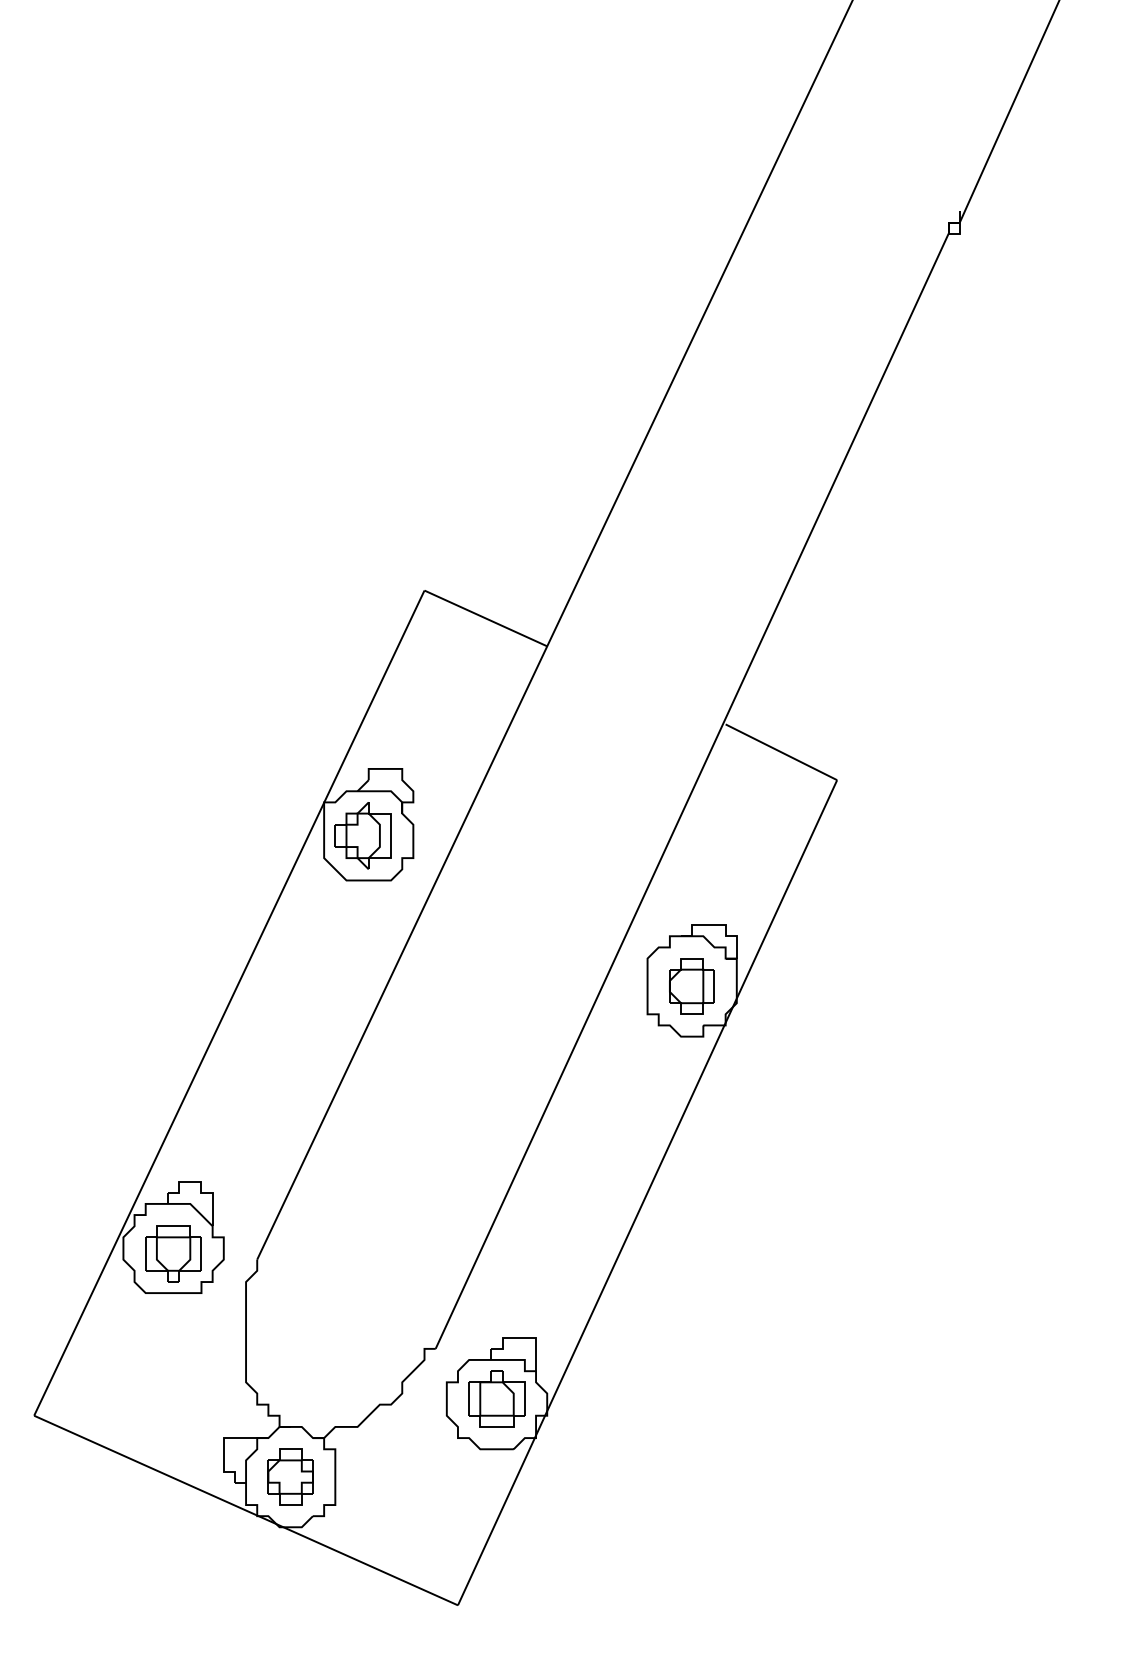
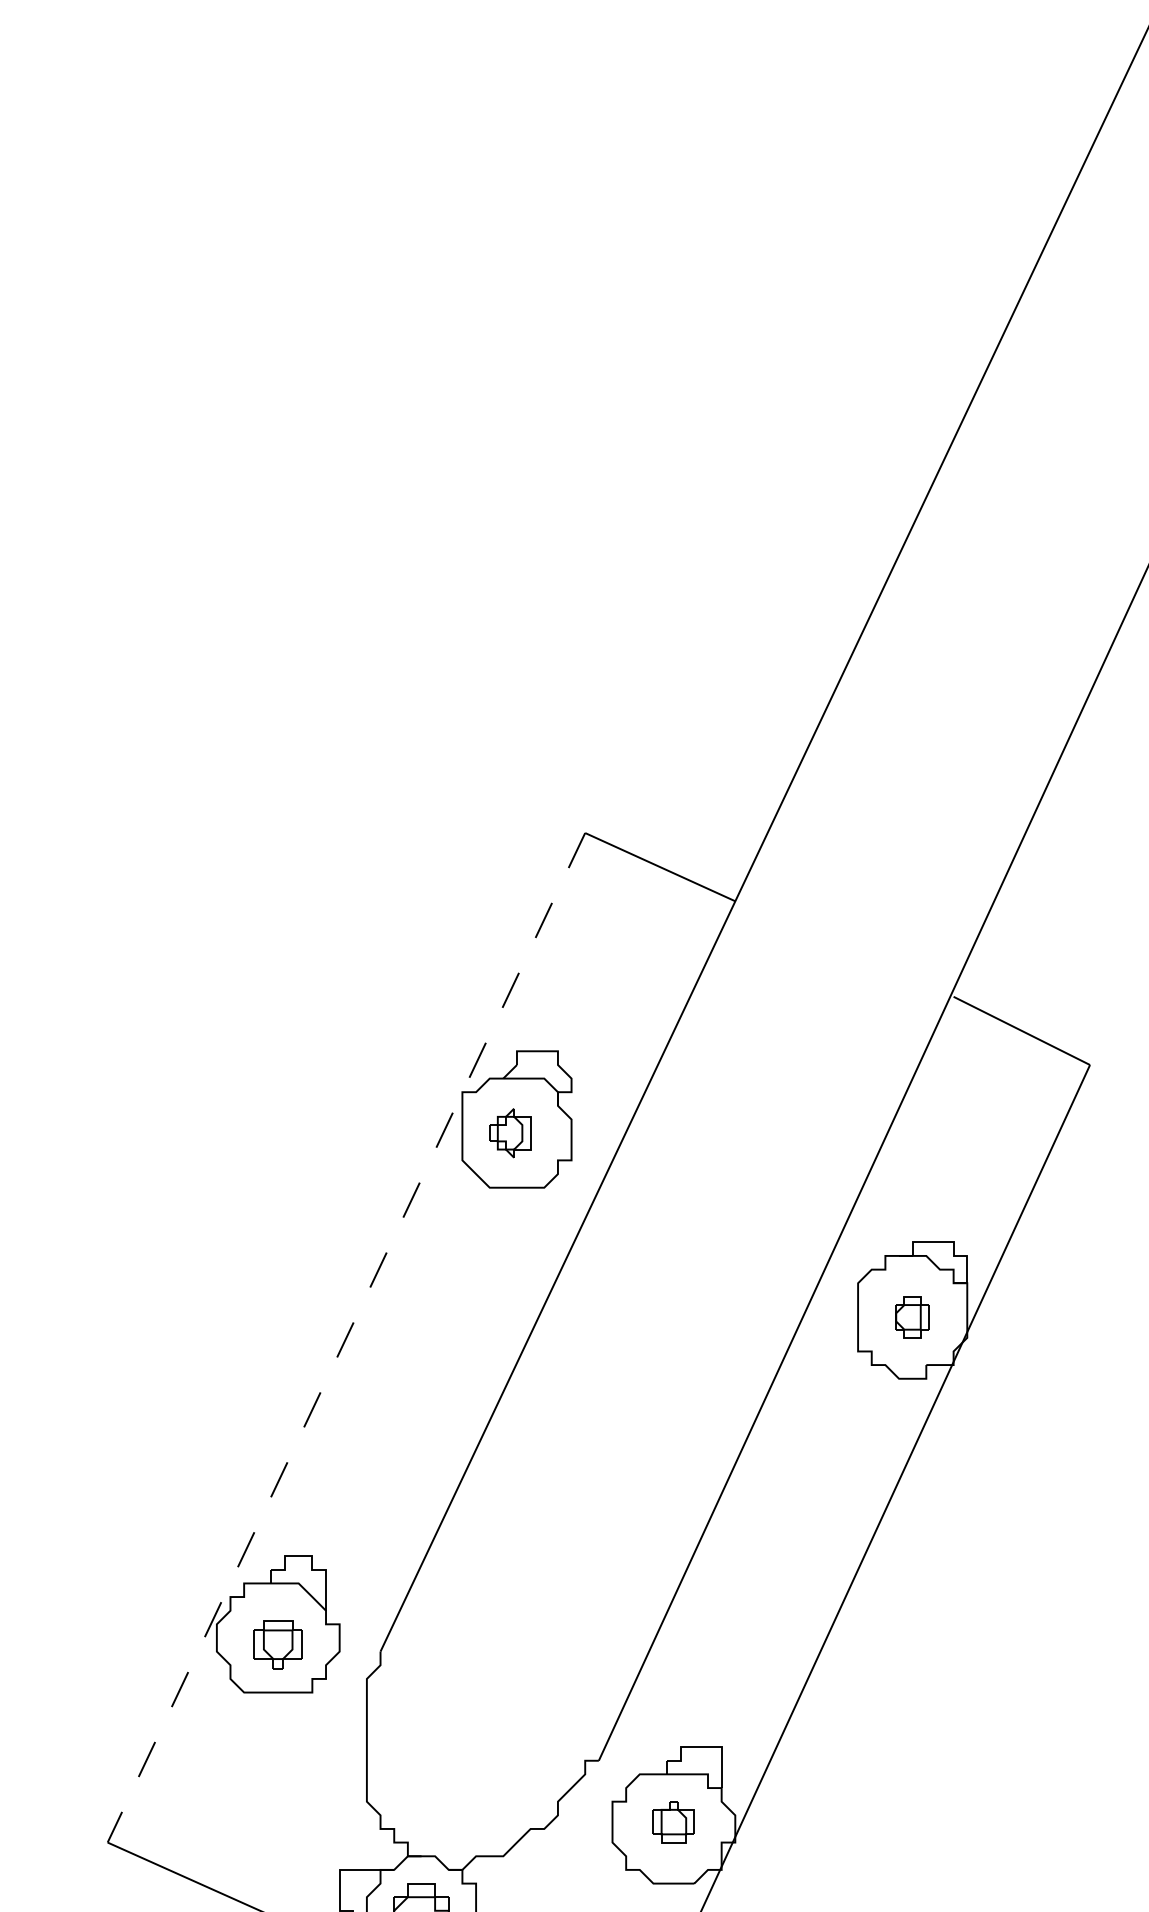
part: (362, 835) -> (509, 1132), size x0.6
part: (691, 986) -> (911, 1317), size x0.6
line: (229, 1003) -> (346, 1338), solid -> dashed
part: (173, 1253) -> (278, 1644), size x0.7
part: (496, 1398) -> (673, 1821), size x0.6

